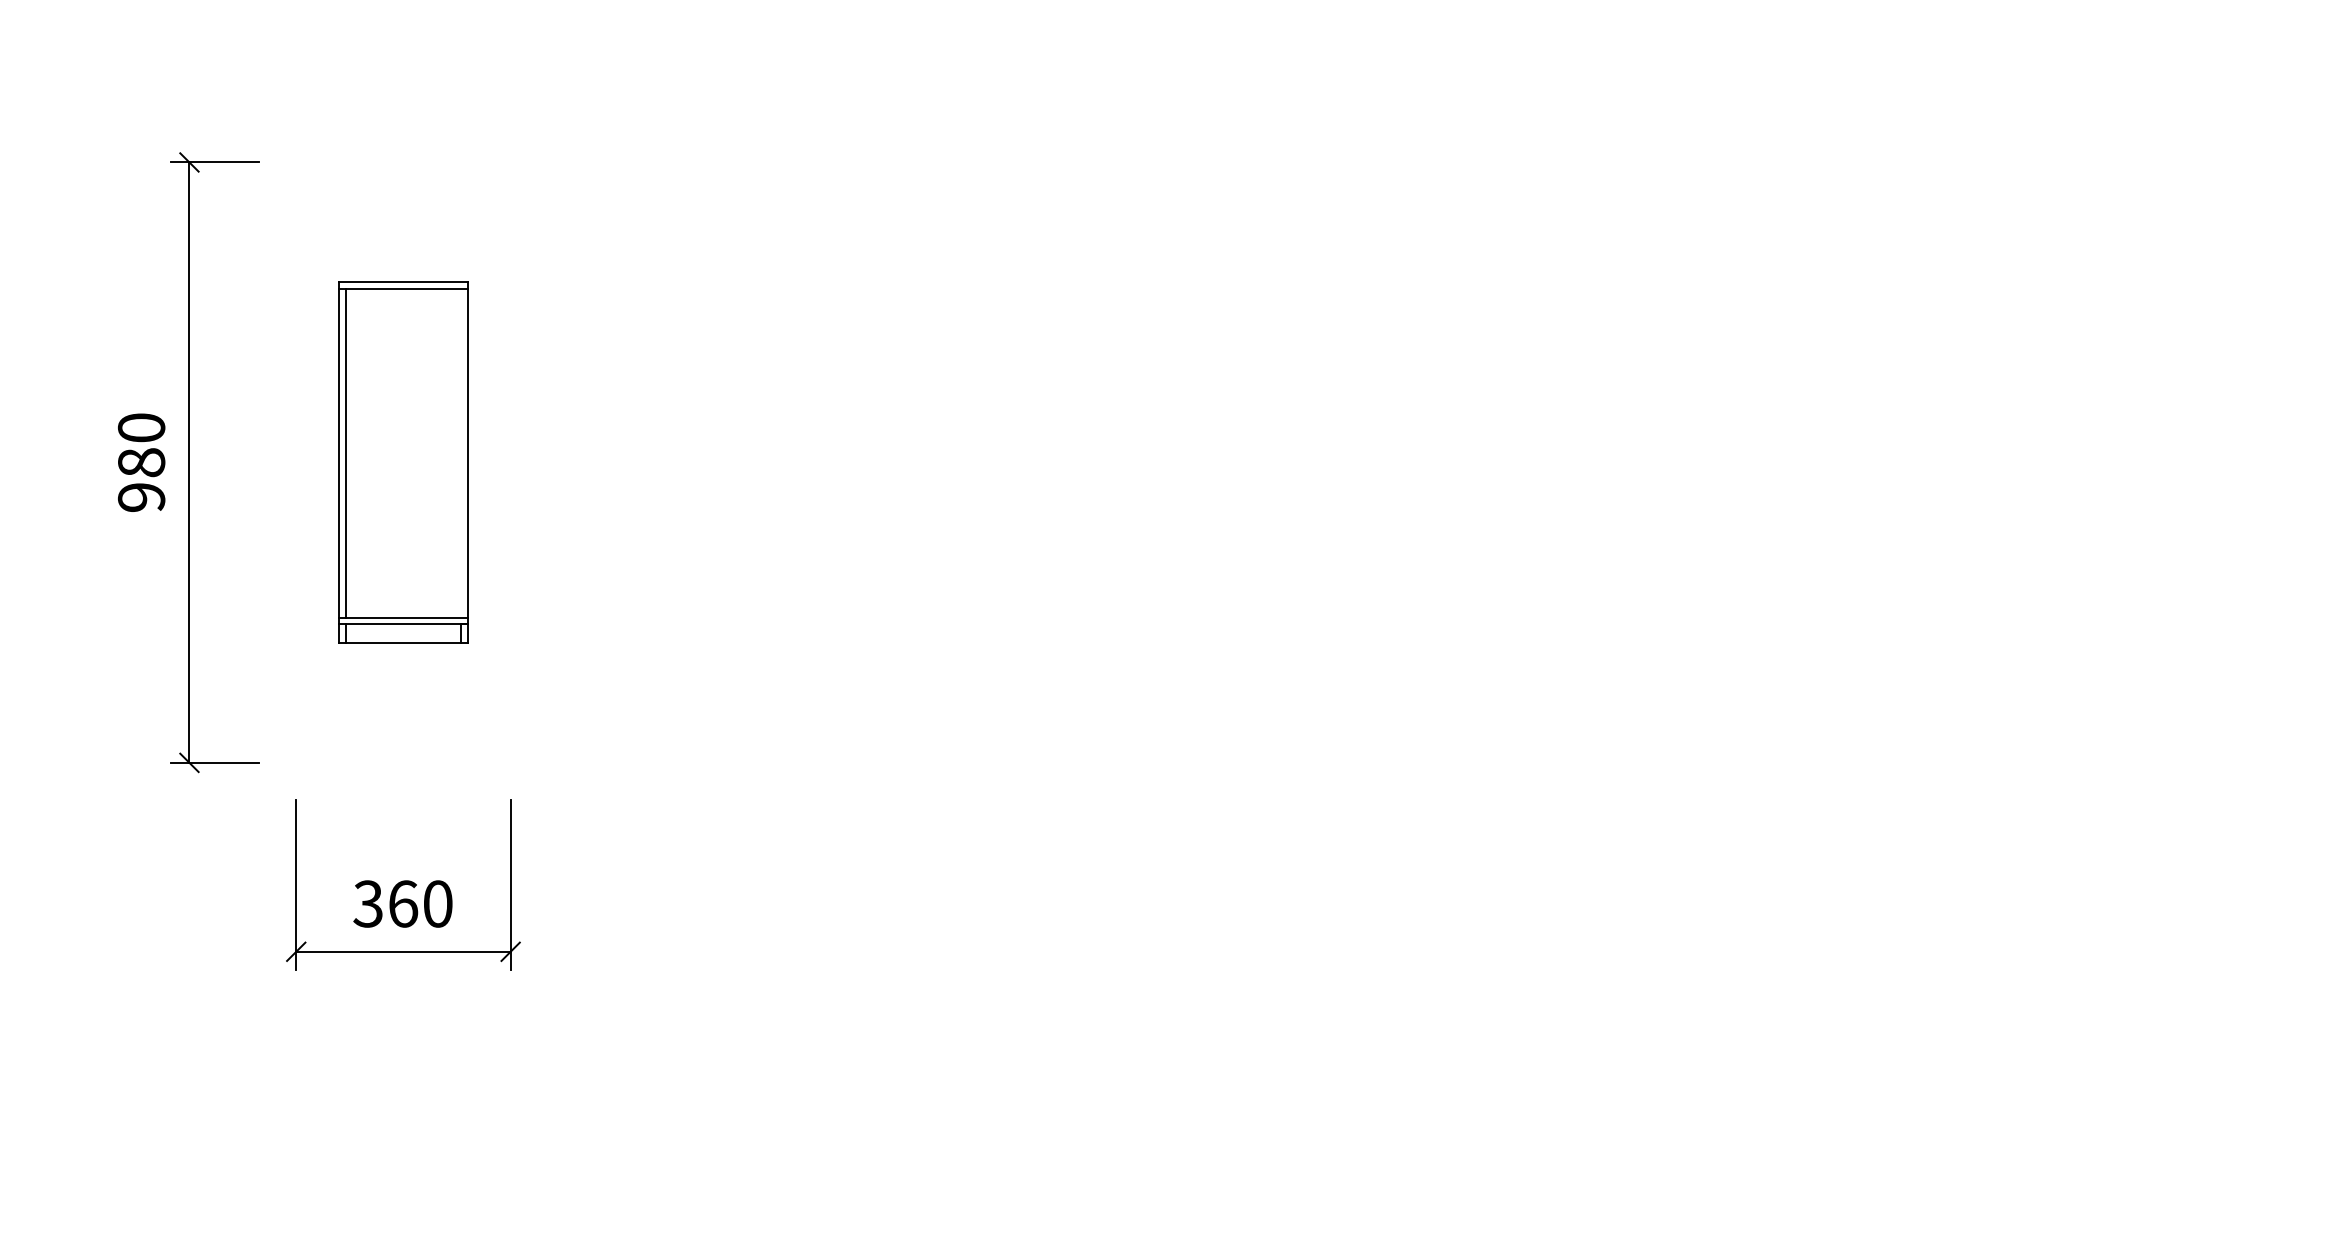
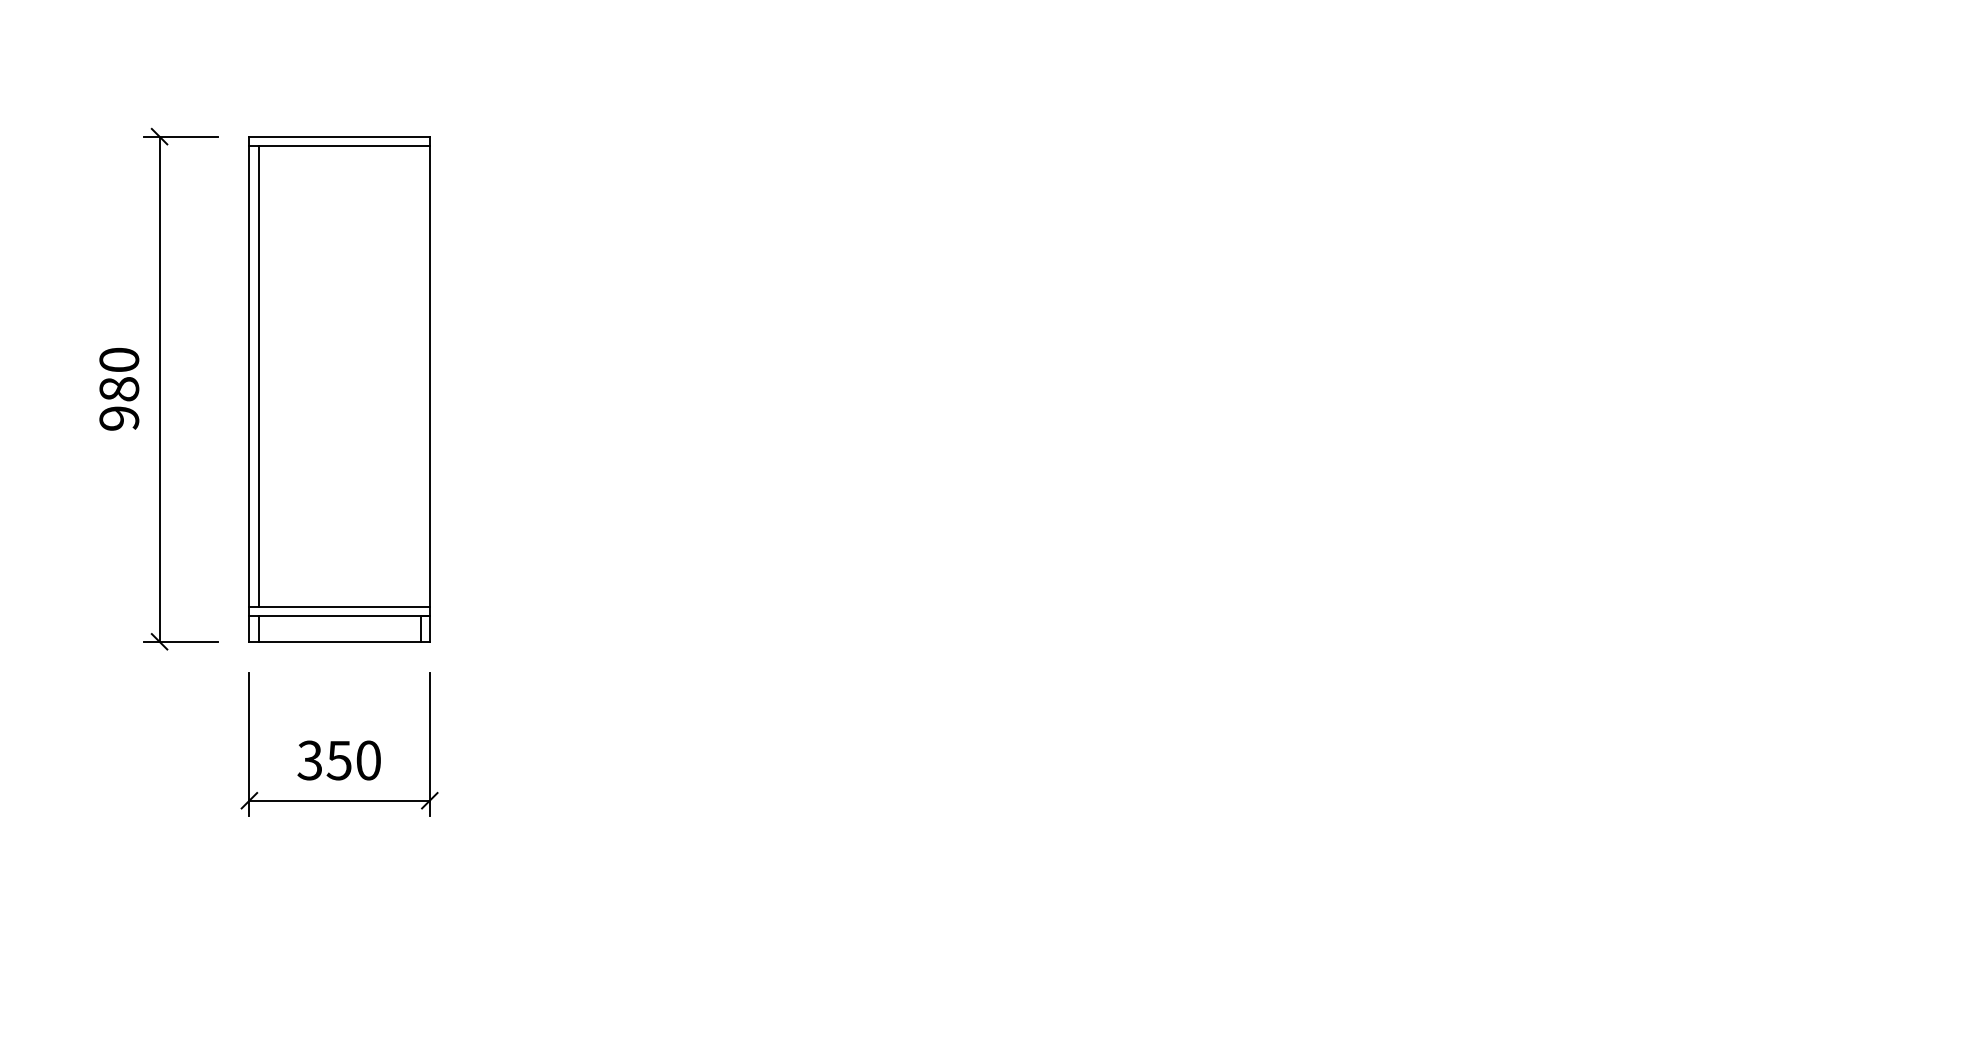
part: (403, 462) -> (339, 389), size x1.67
text: (403, 903) -> (339, 760), 360 -> 350

